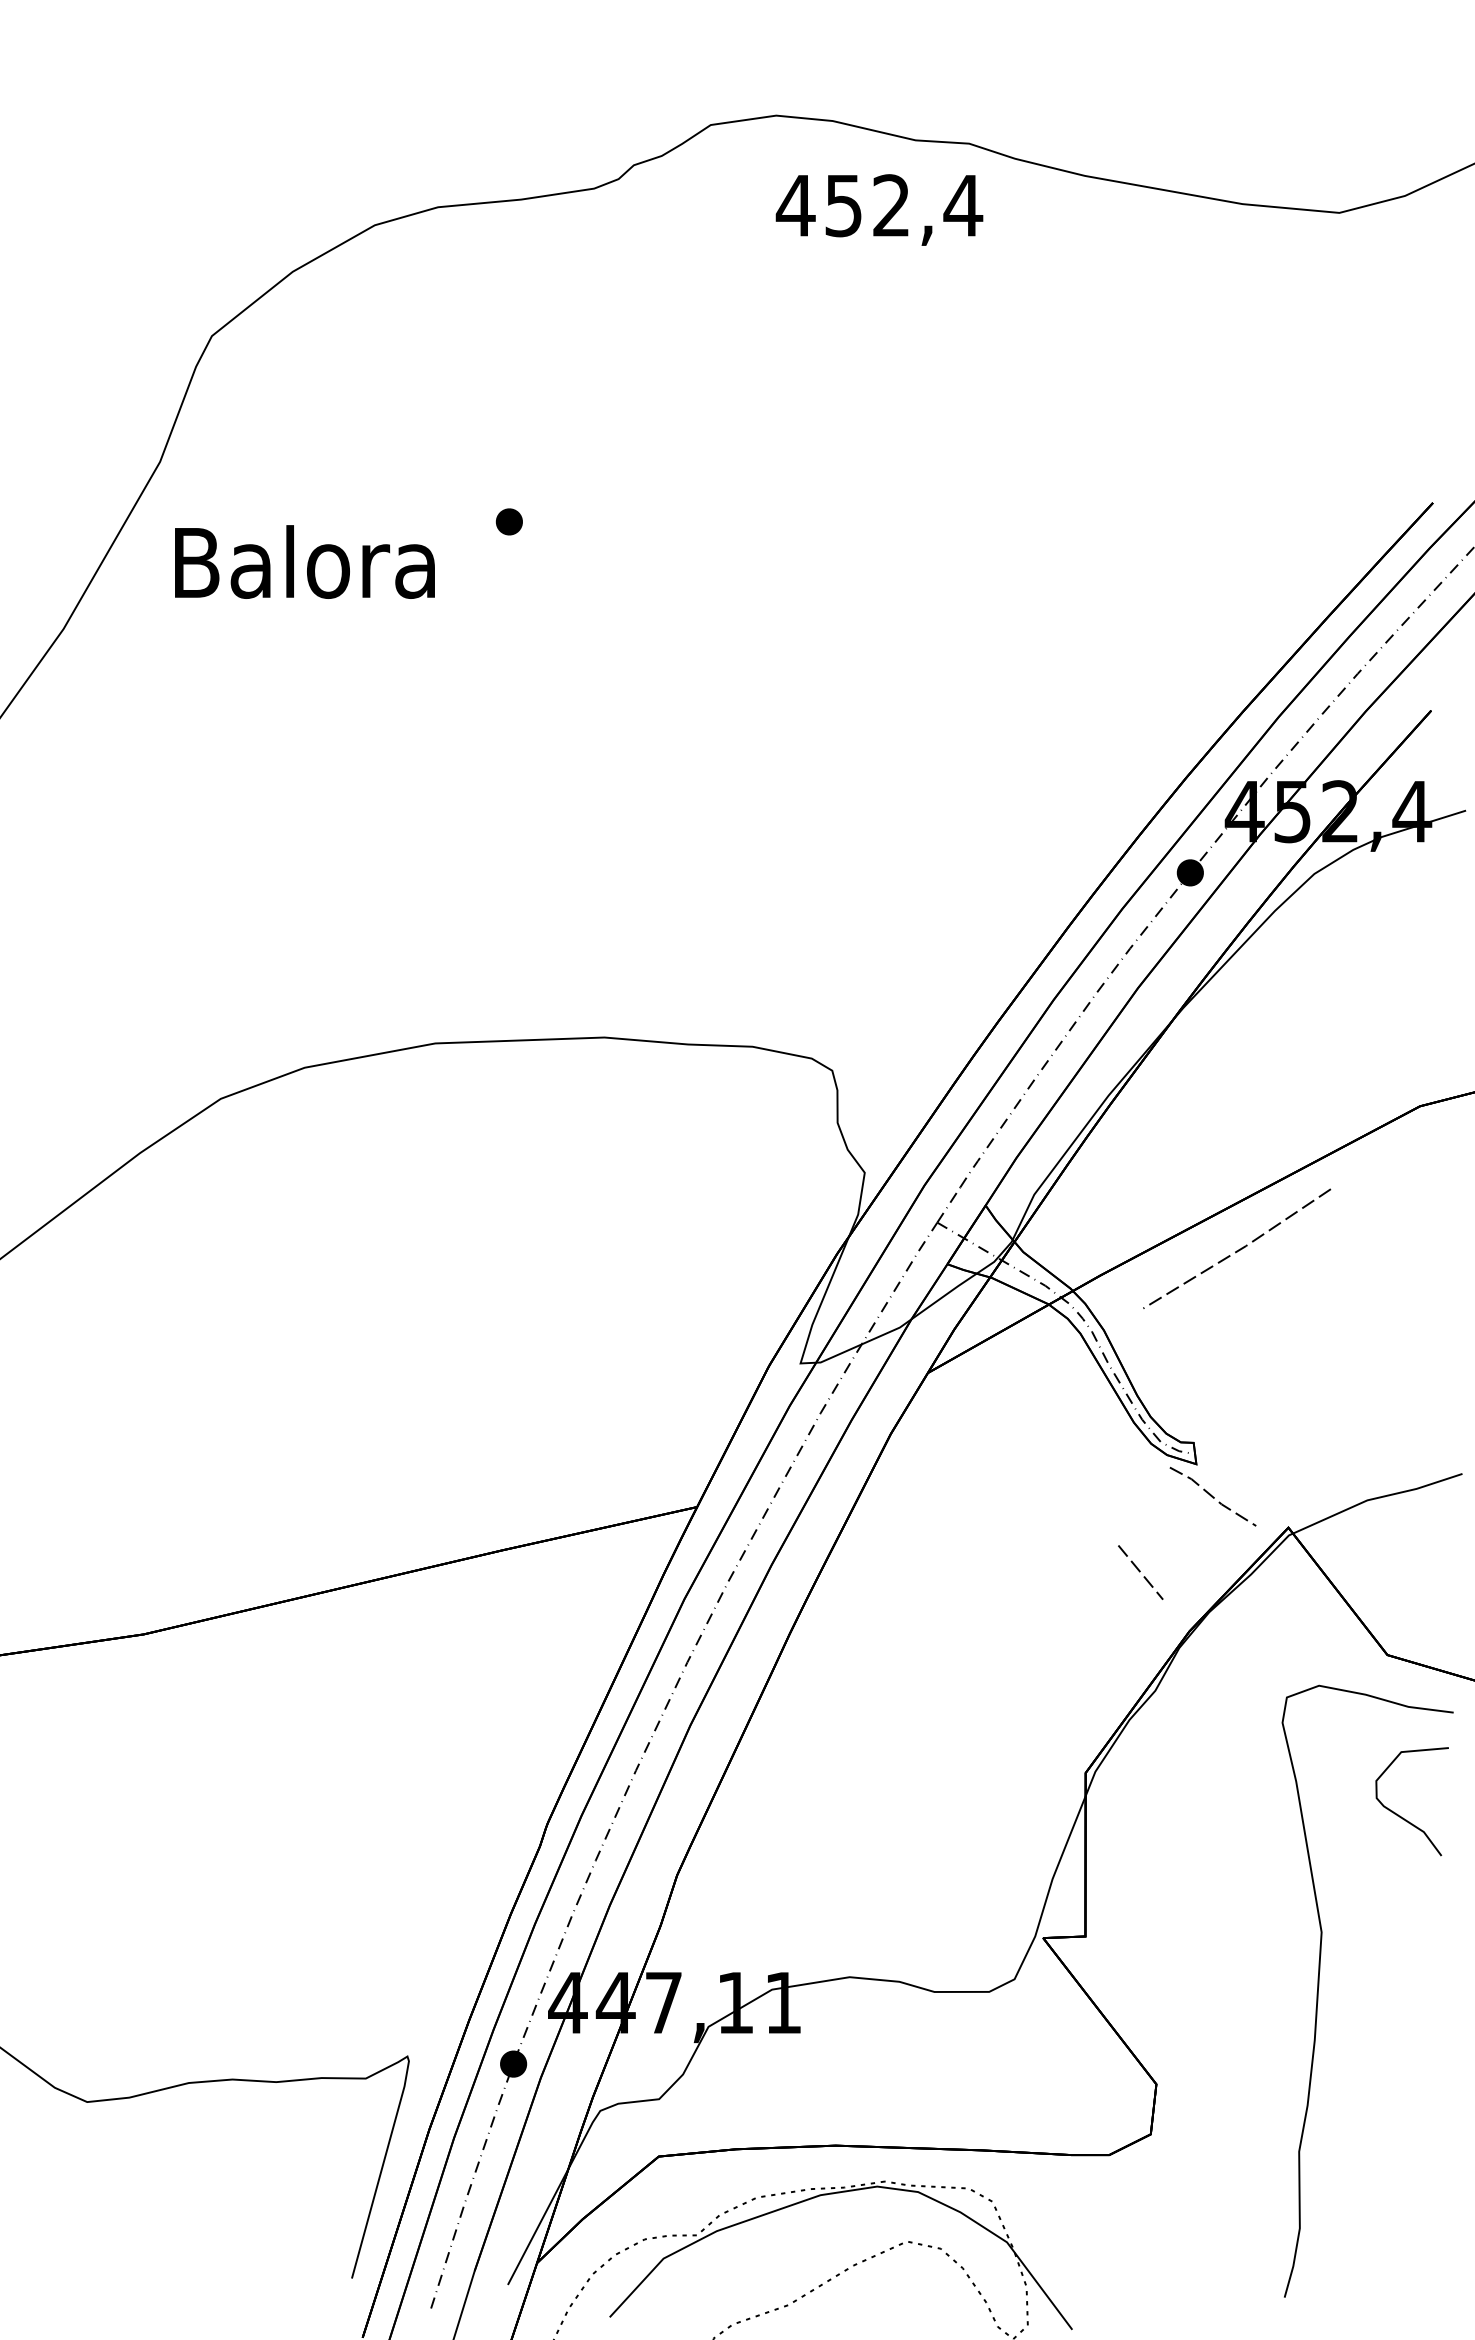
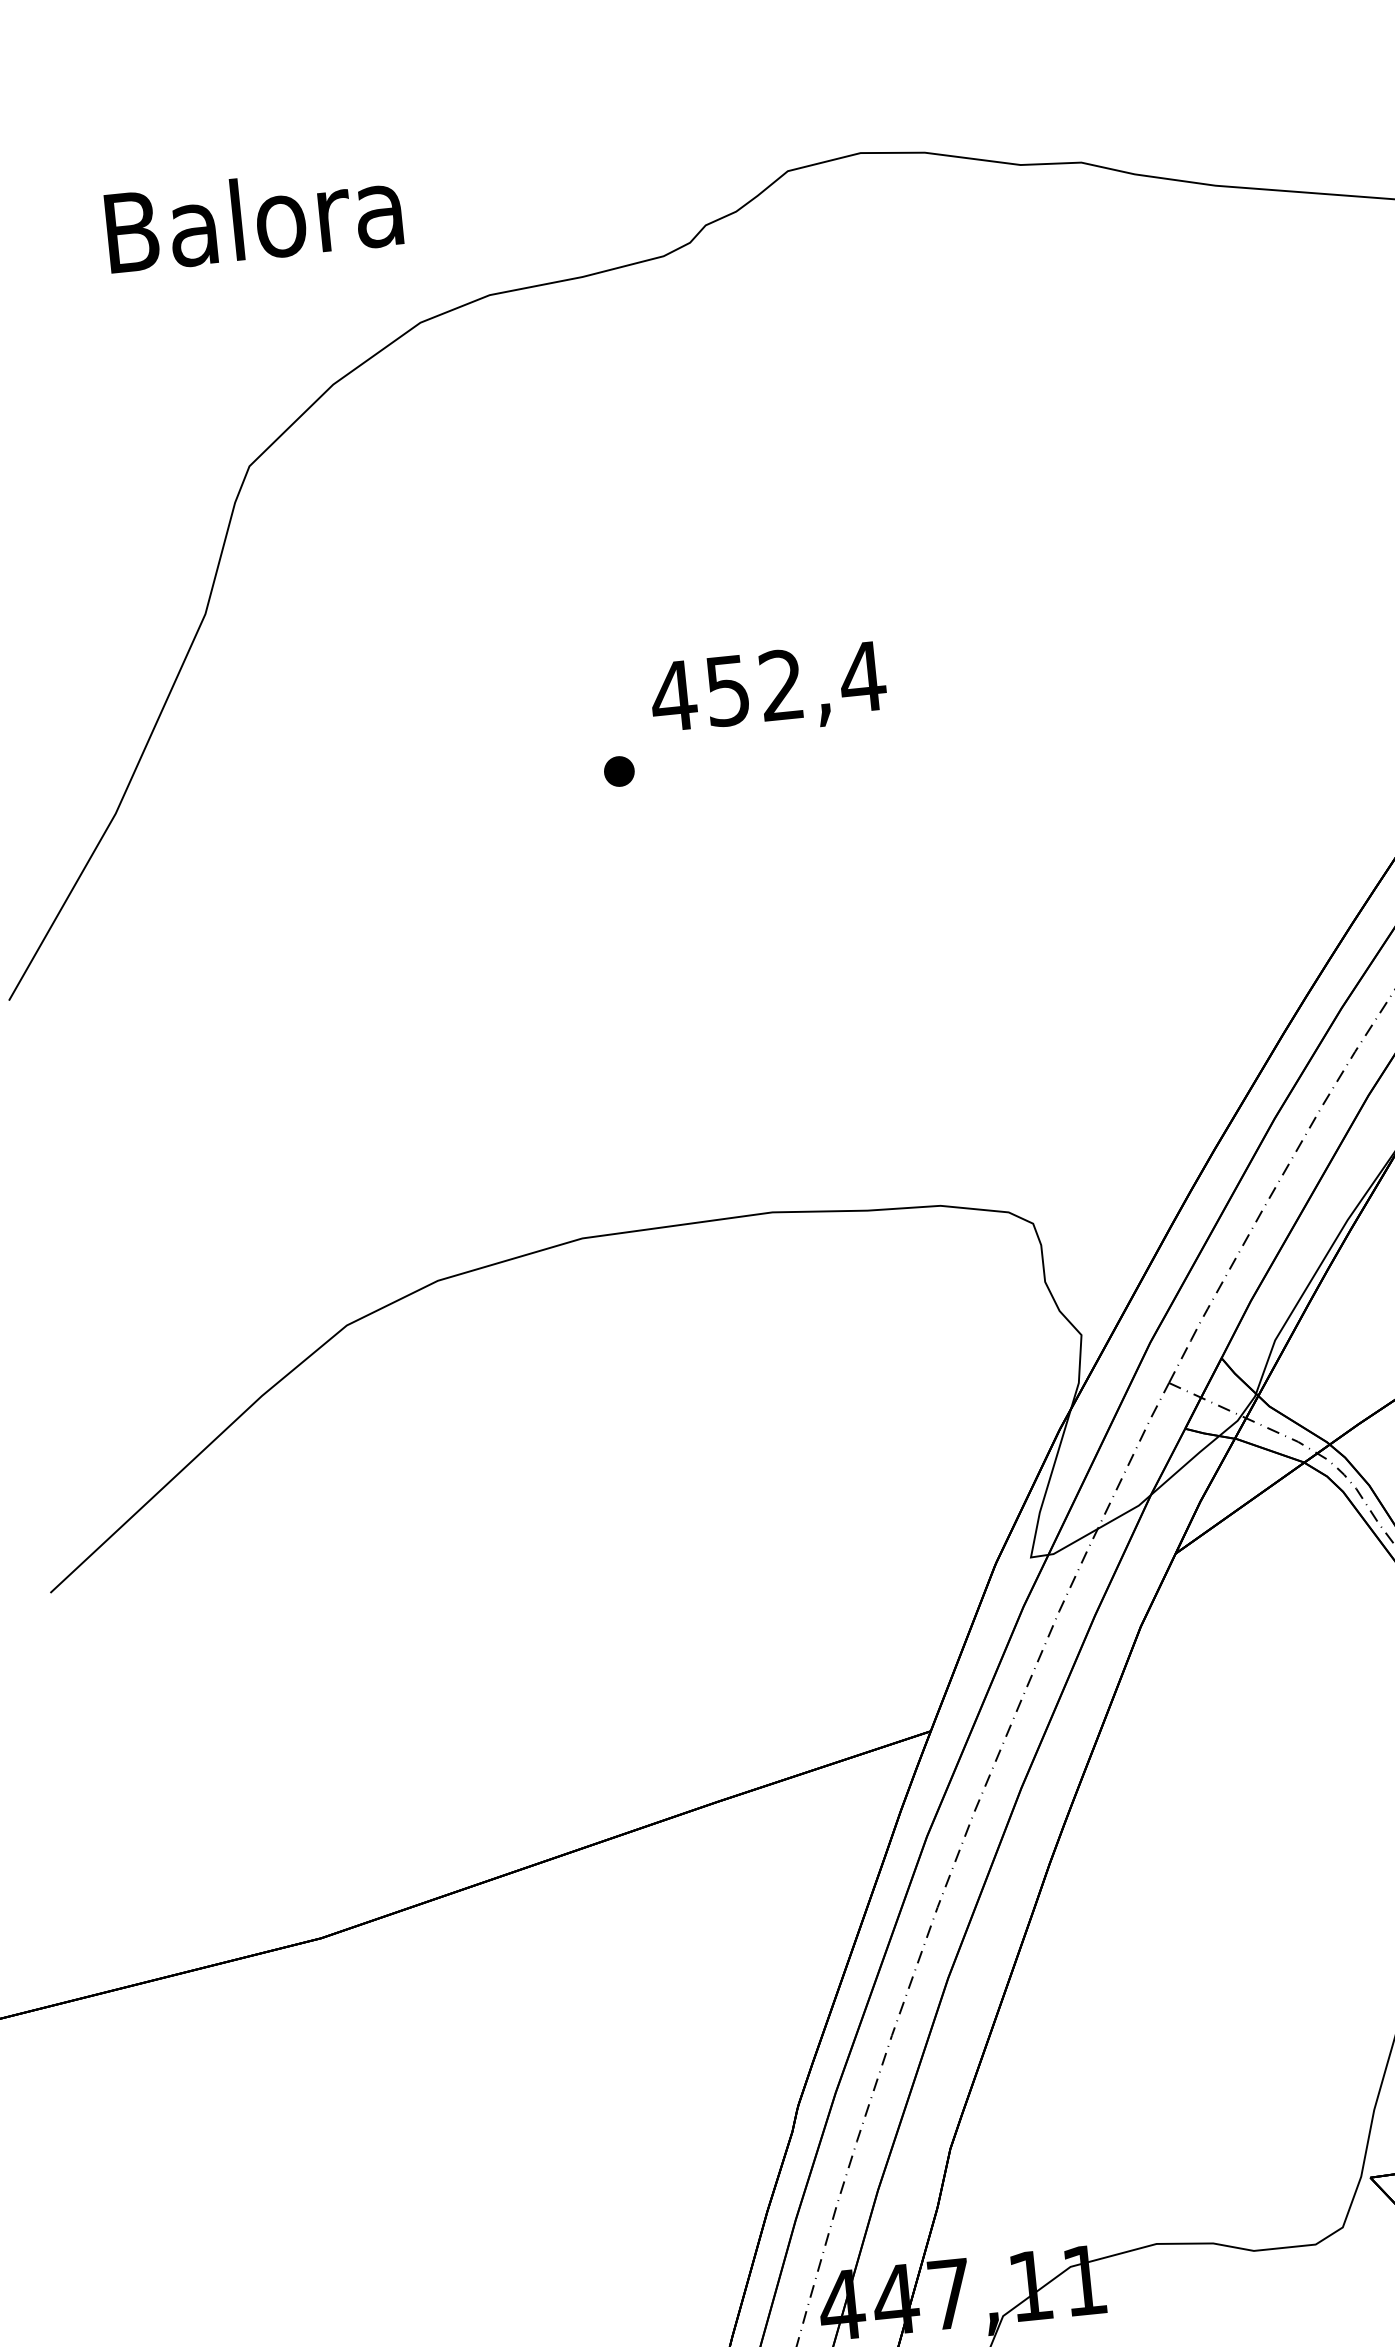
text: (879, 209) -> (768, 690), moved
part: (508, 521) -> (618, 771), moved
text: (304, 561) -> (253, 218), moved

